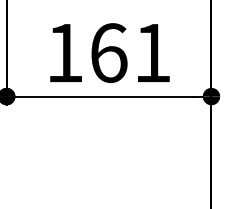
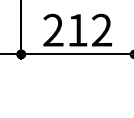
text: (108, 51) -> (77, 29), 161 -> 212

